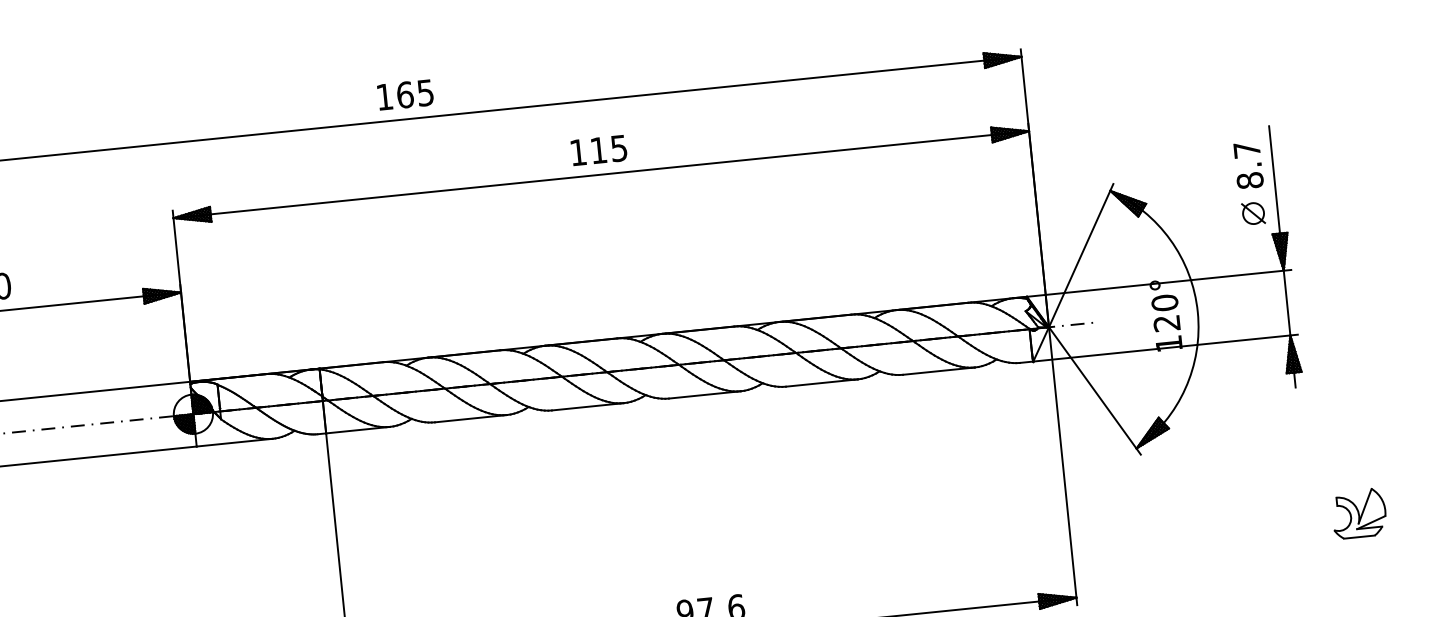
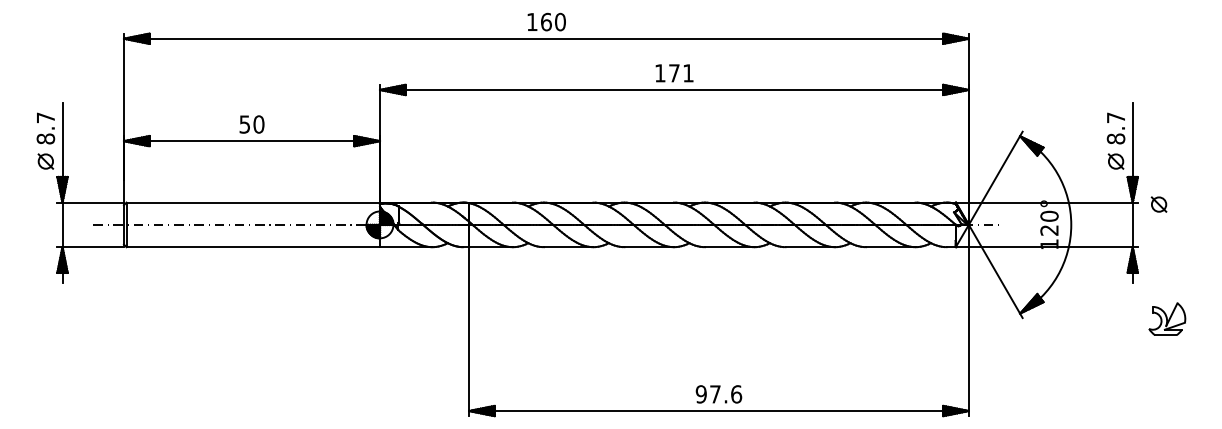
text: (425, 92) -> (560, 21), 165 -> 160
text: (609, 149) -> (681, 73), 115 -> 171
part: (1321, 269) -> (1158, 204), added
part: (1359, 512) -> (1167, 318), moved

